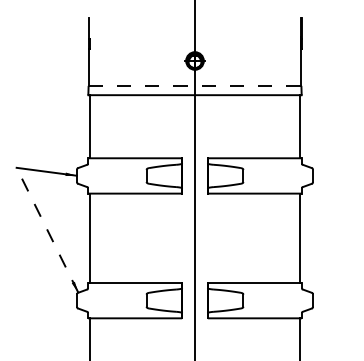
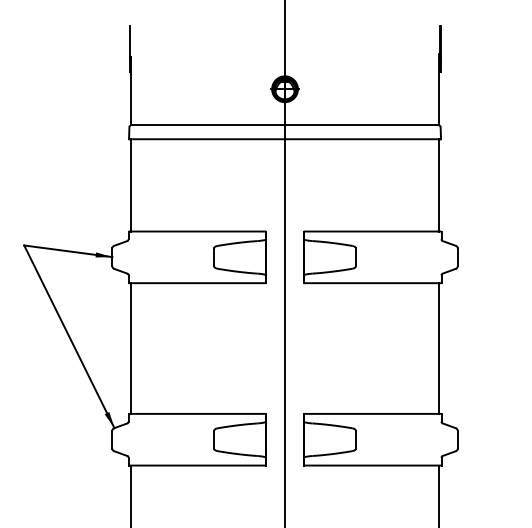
line: (195, 85) -> (285, 125), dashed -> solid
line: (47, 230) -> (69, 337), dashed -> solid

